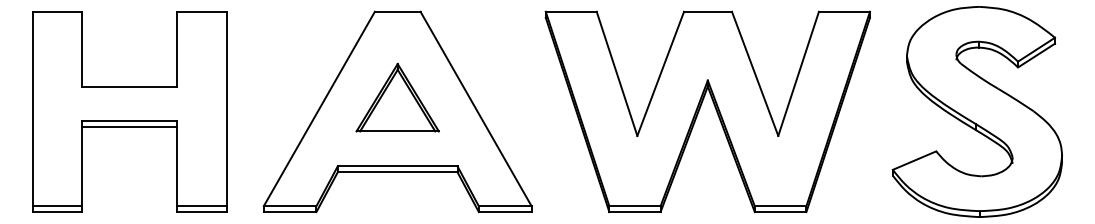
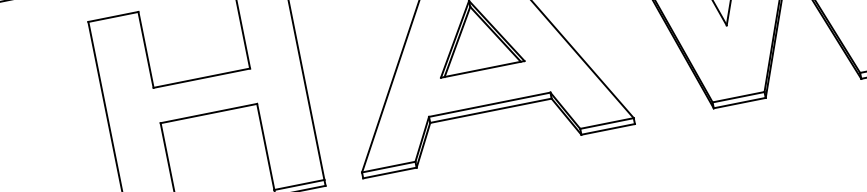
line: (129, 127) -> (209, 119), removed

